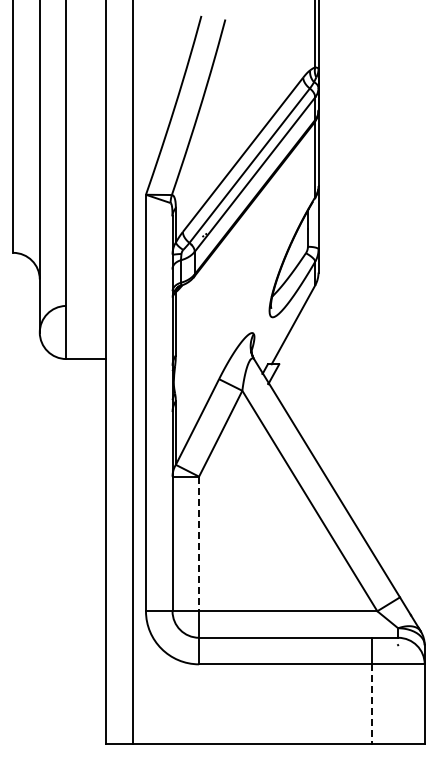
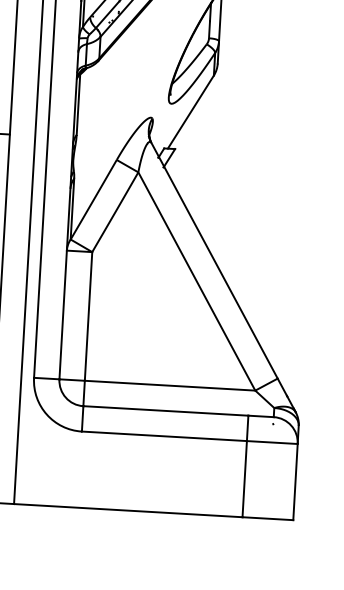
line: (199, 544) -> (88, 316), dashed -> solid
line: (371, 704) -> (244, 479), dashed -> solid

